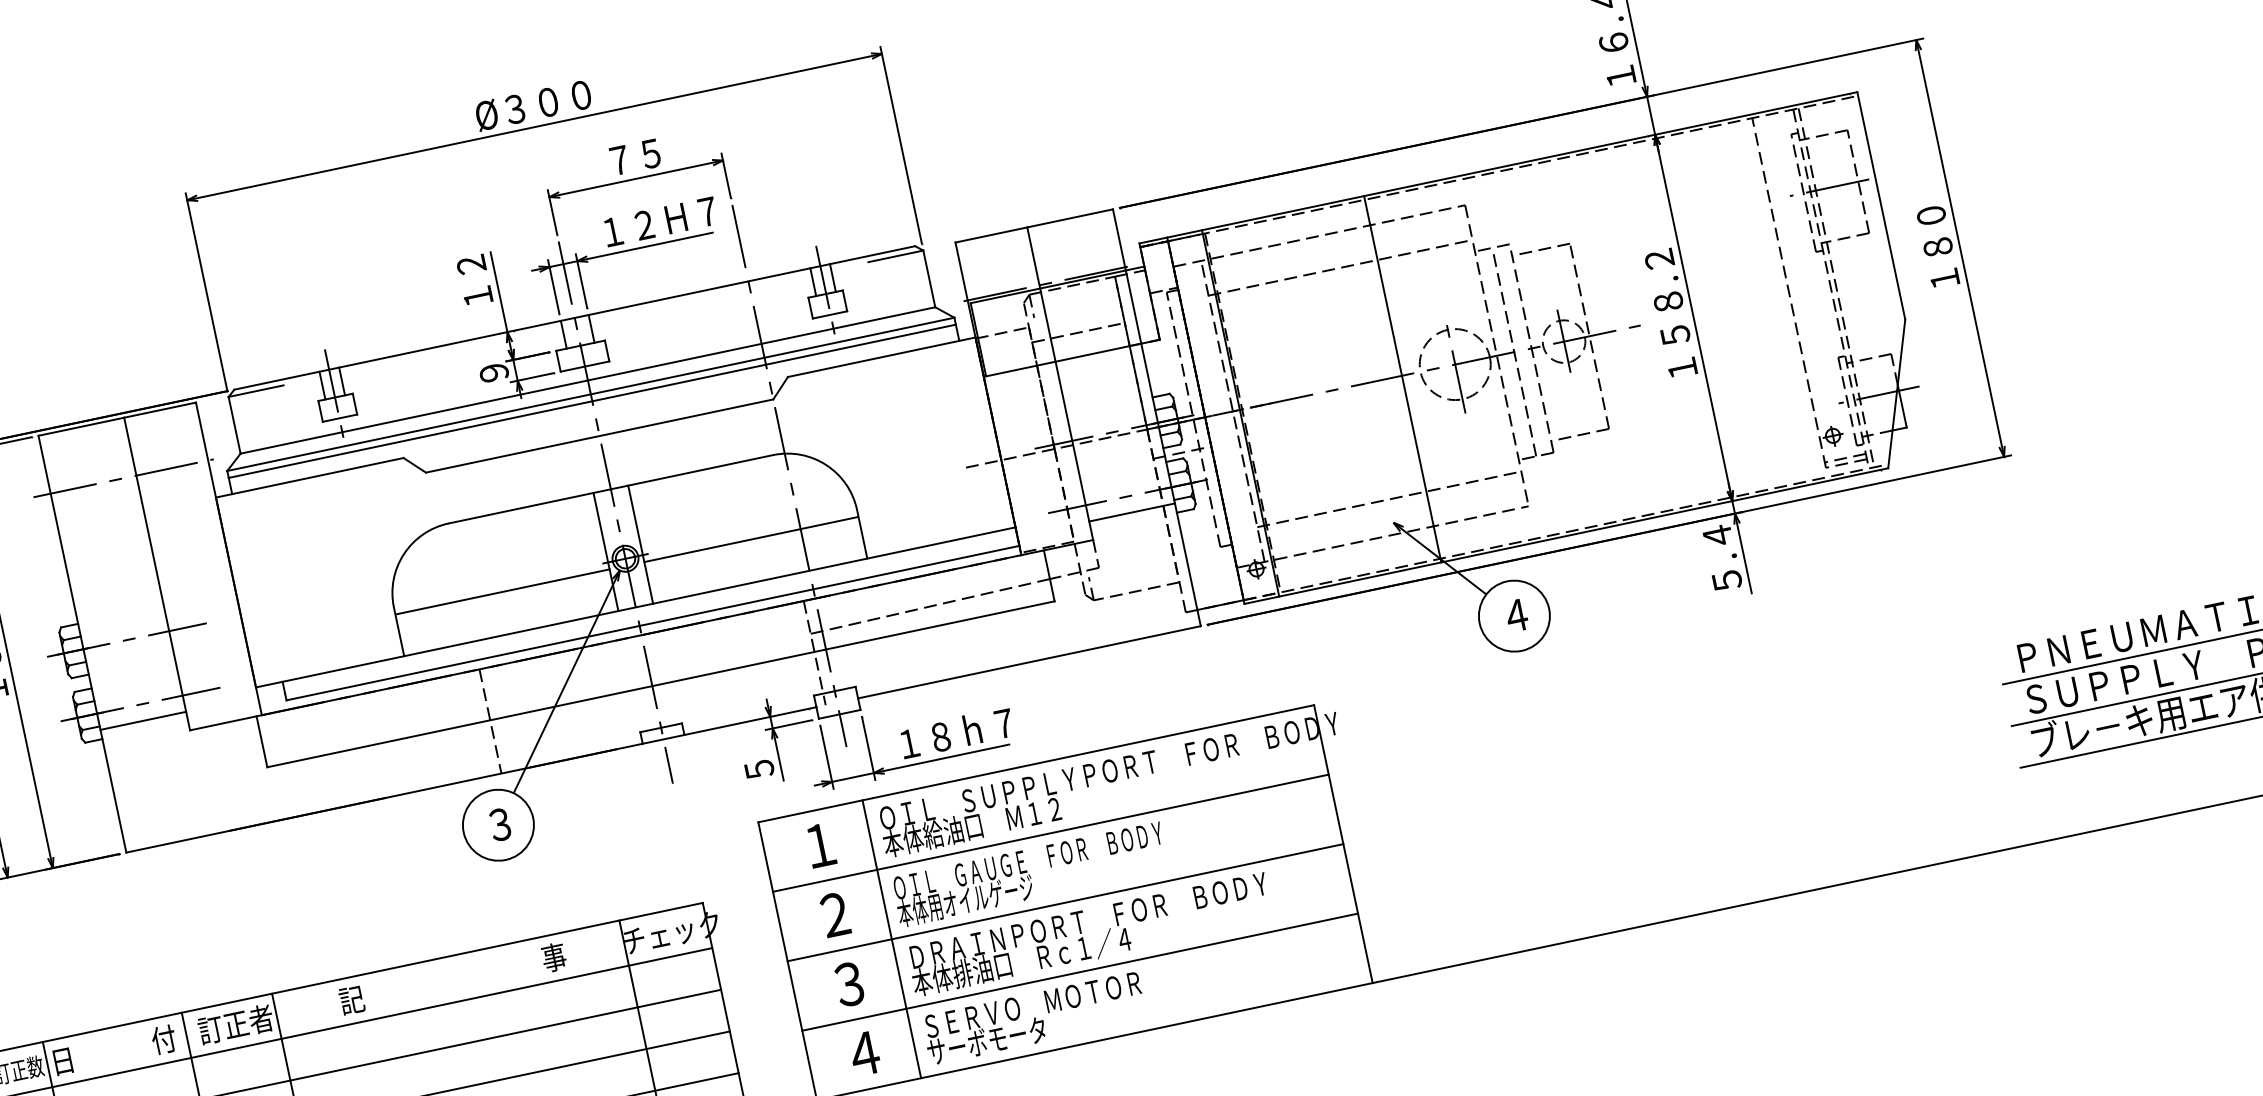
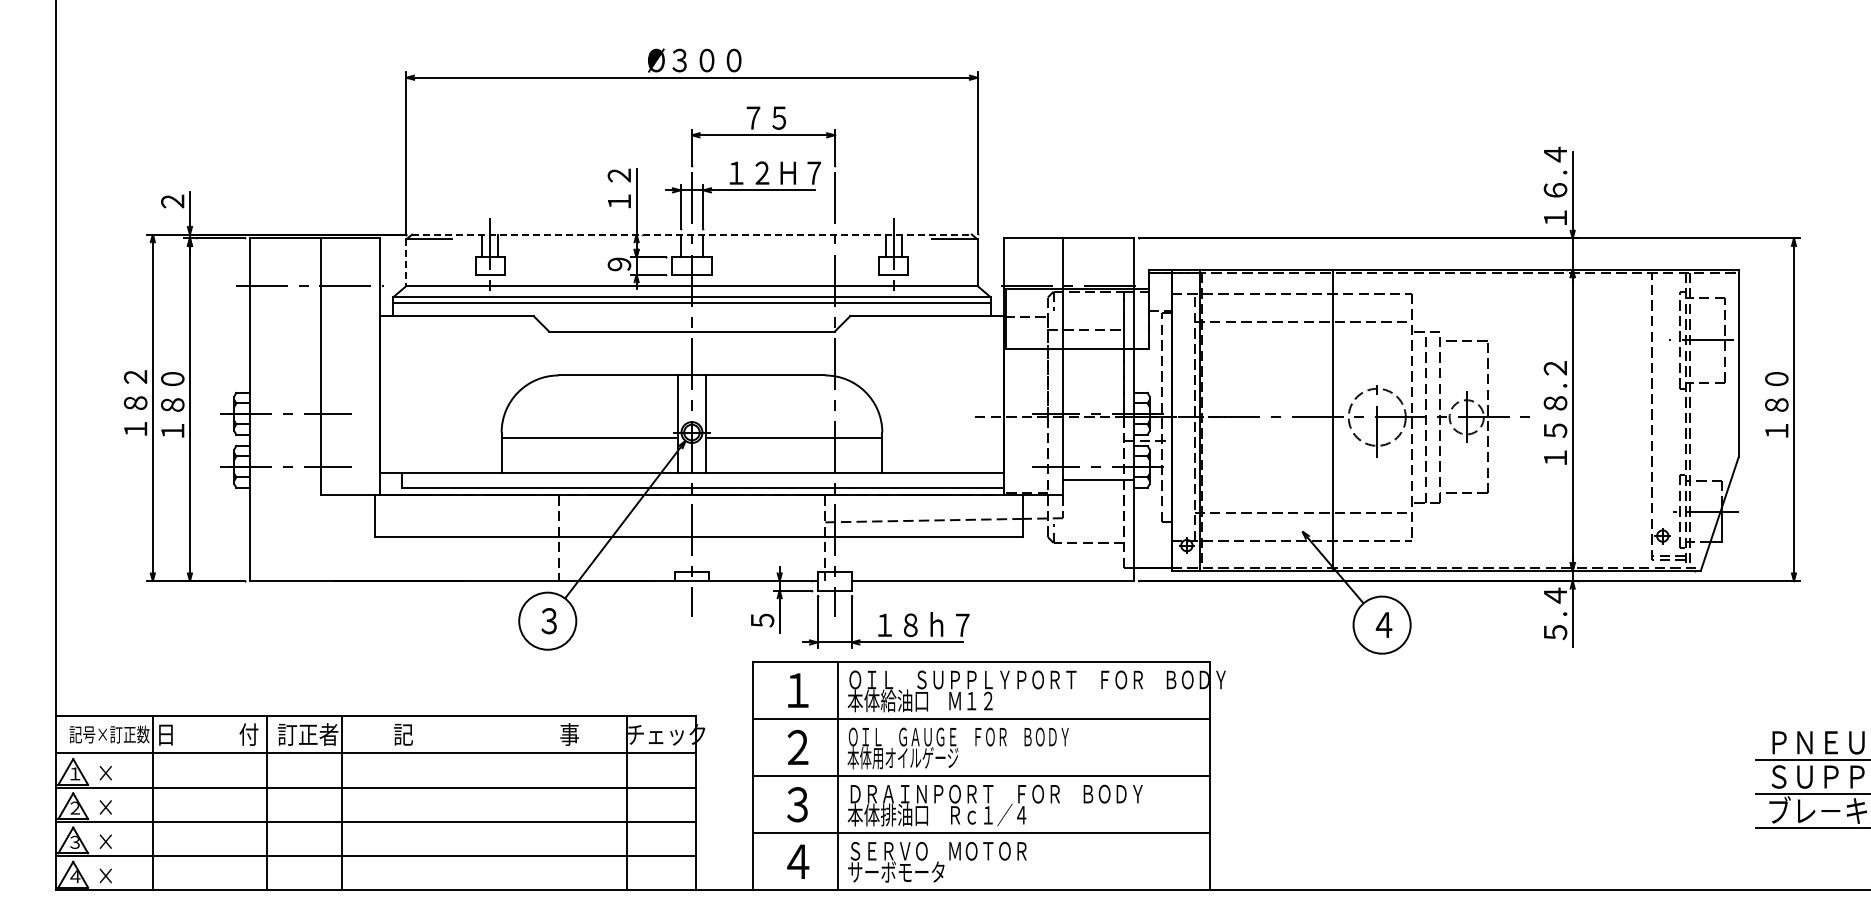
line: (574, 317) -> (691, 234), solid -> dashed
line: (234, 426) -> (406, 263), solid -> dashed
line: (143, 721) -> (285, 480), removed

